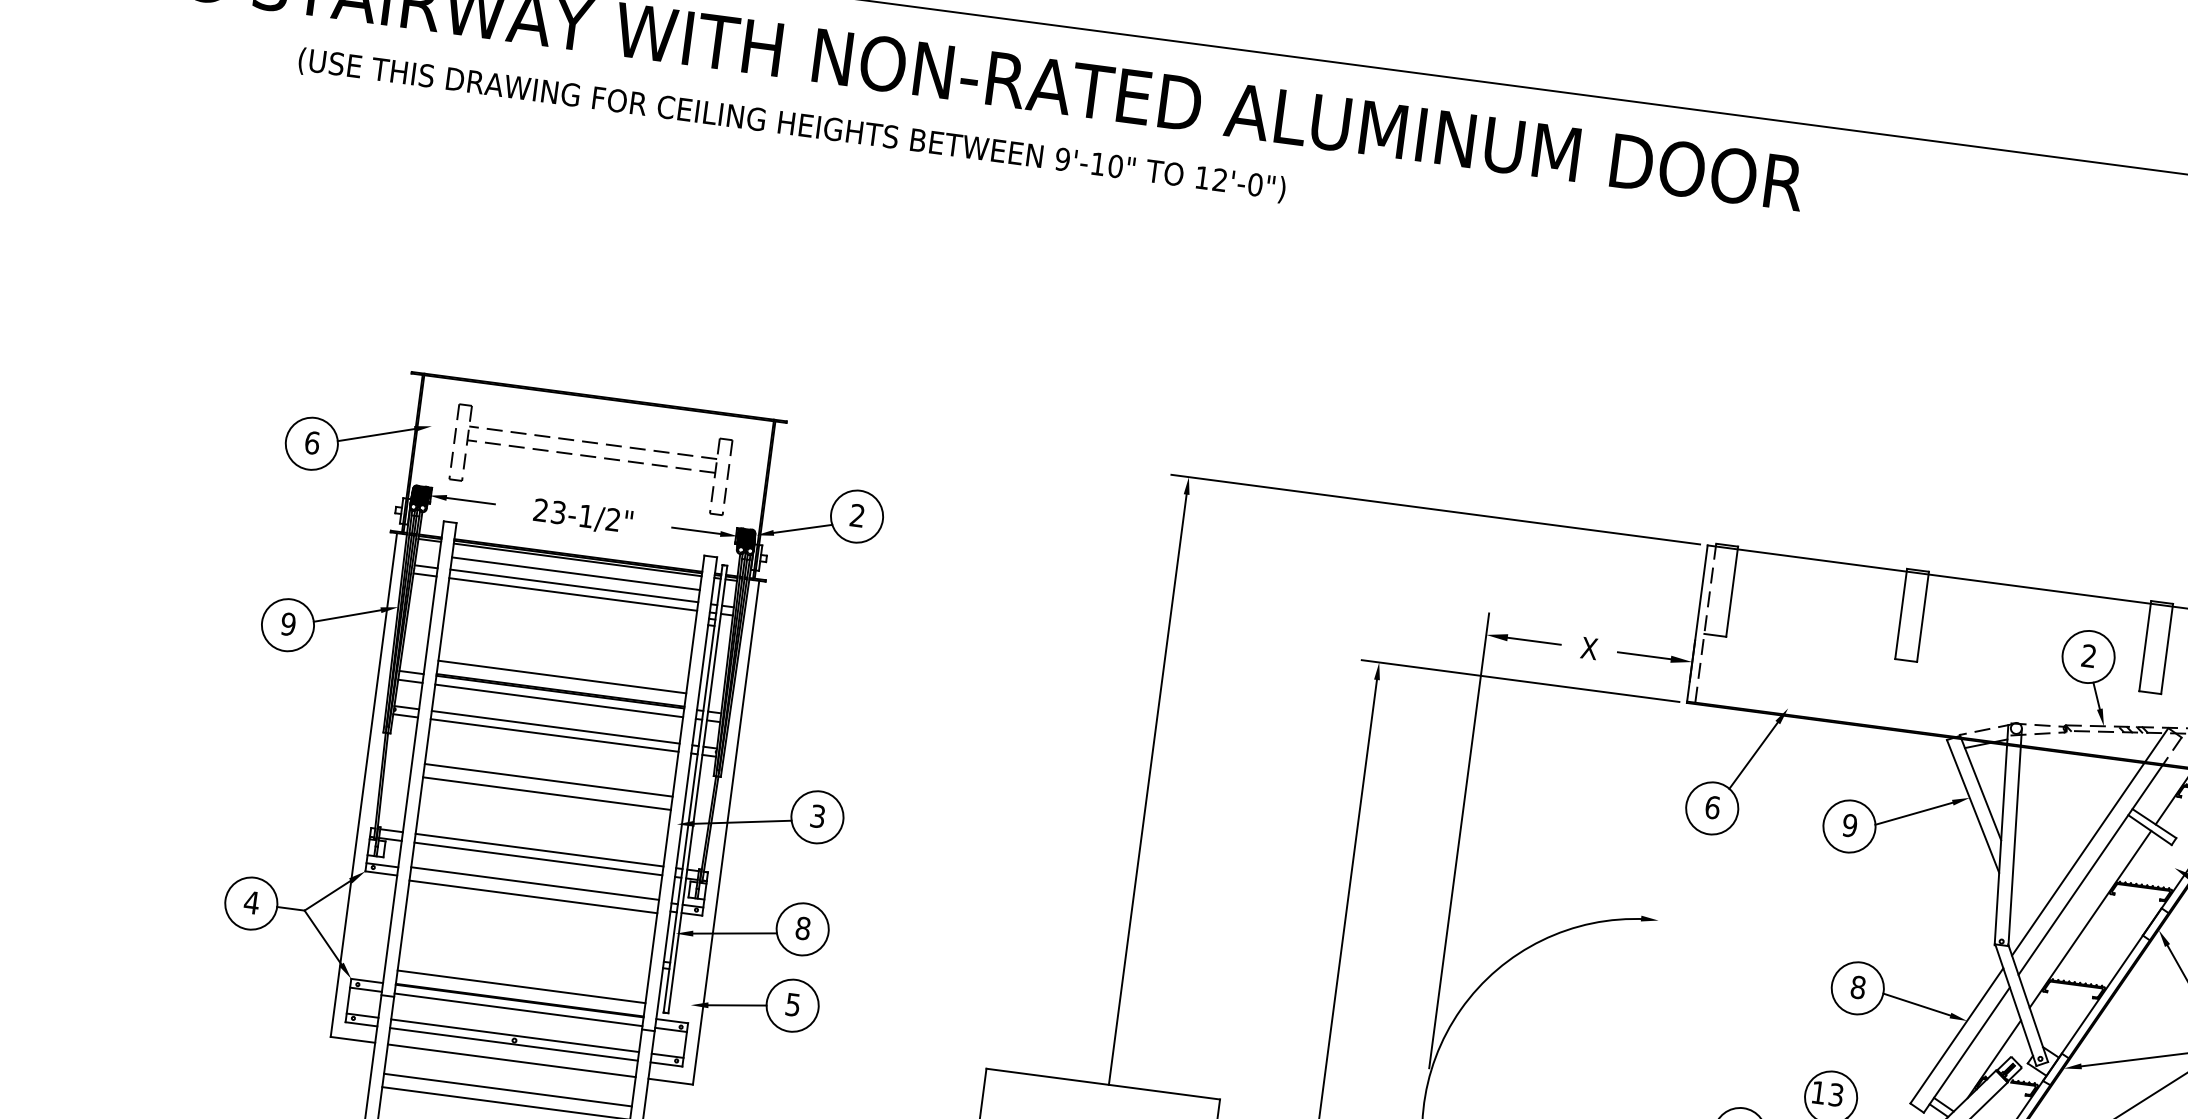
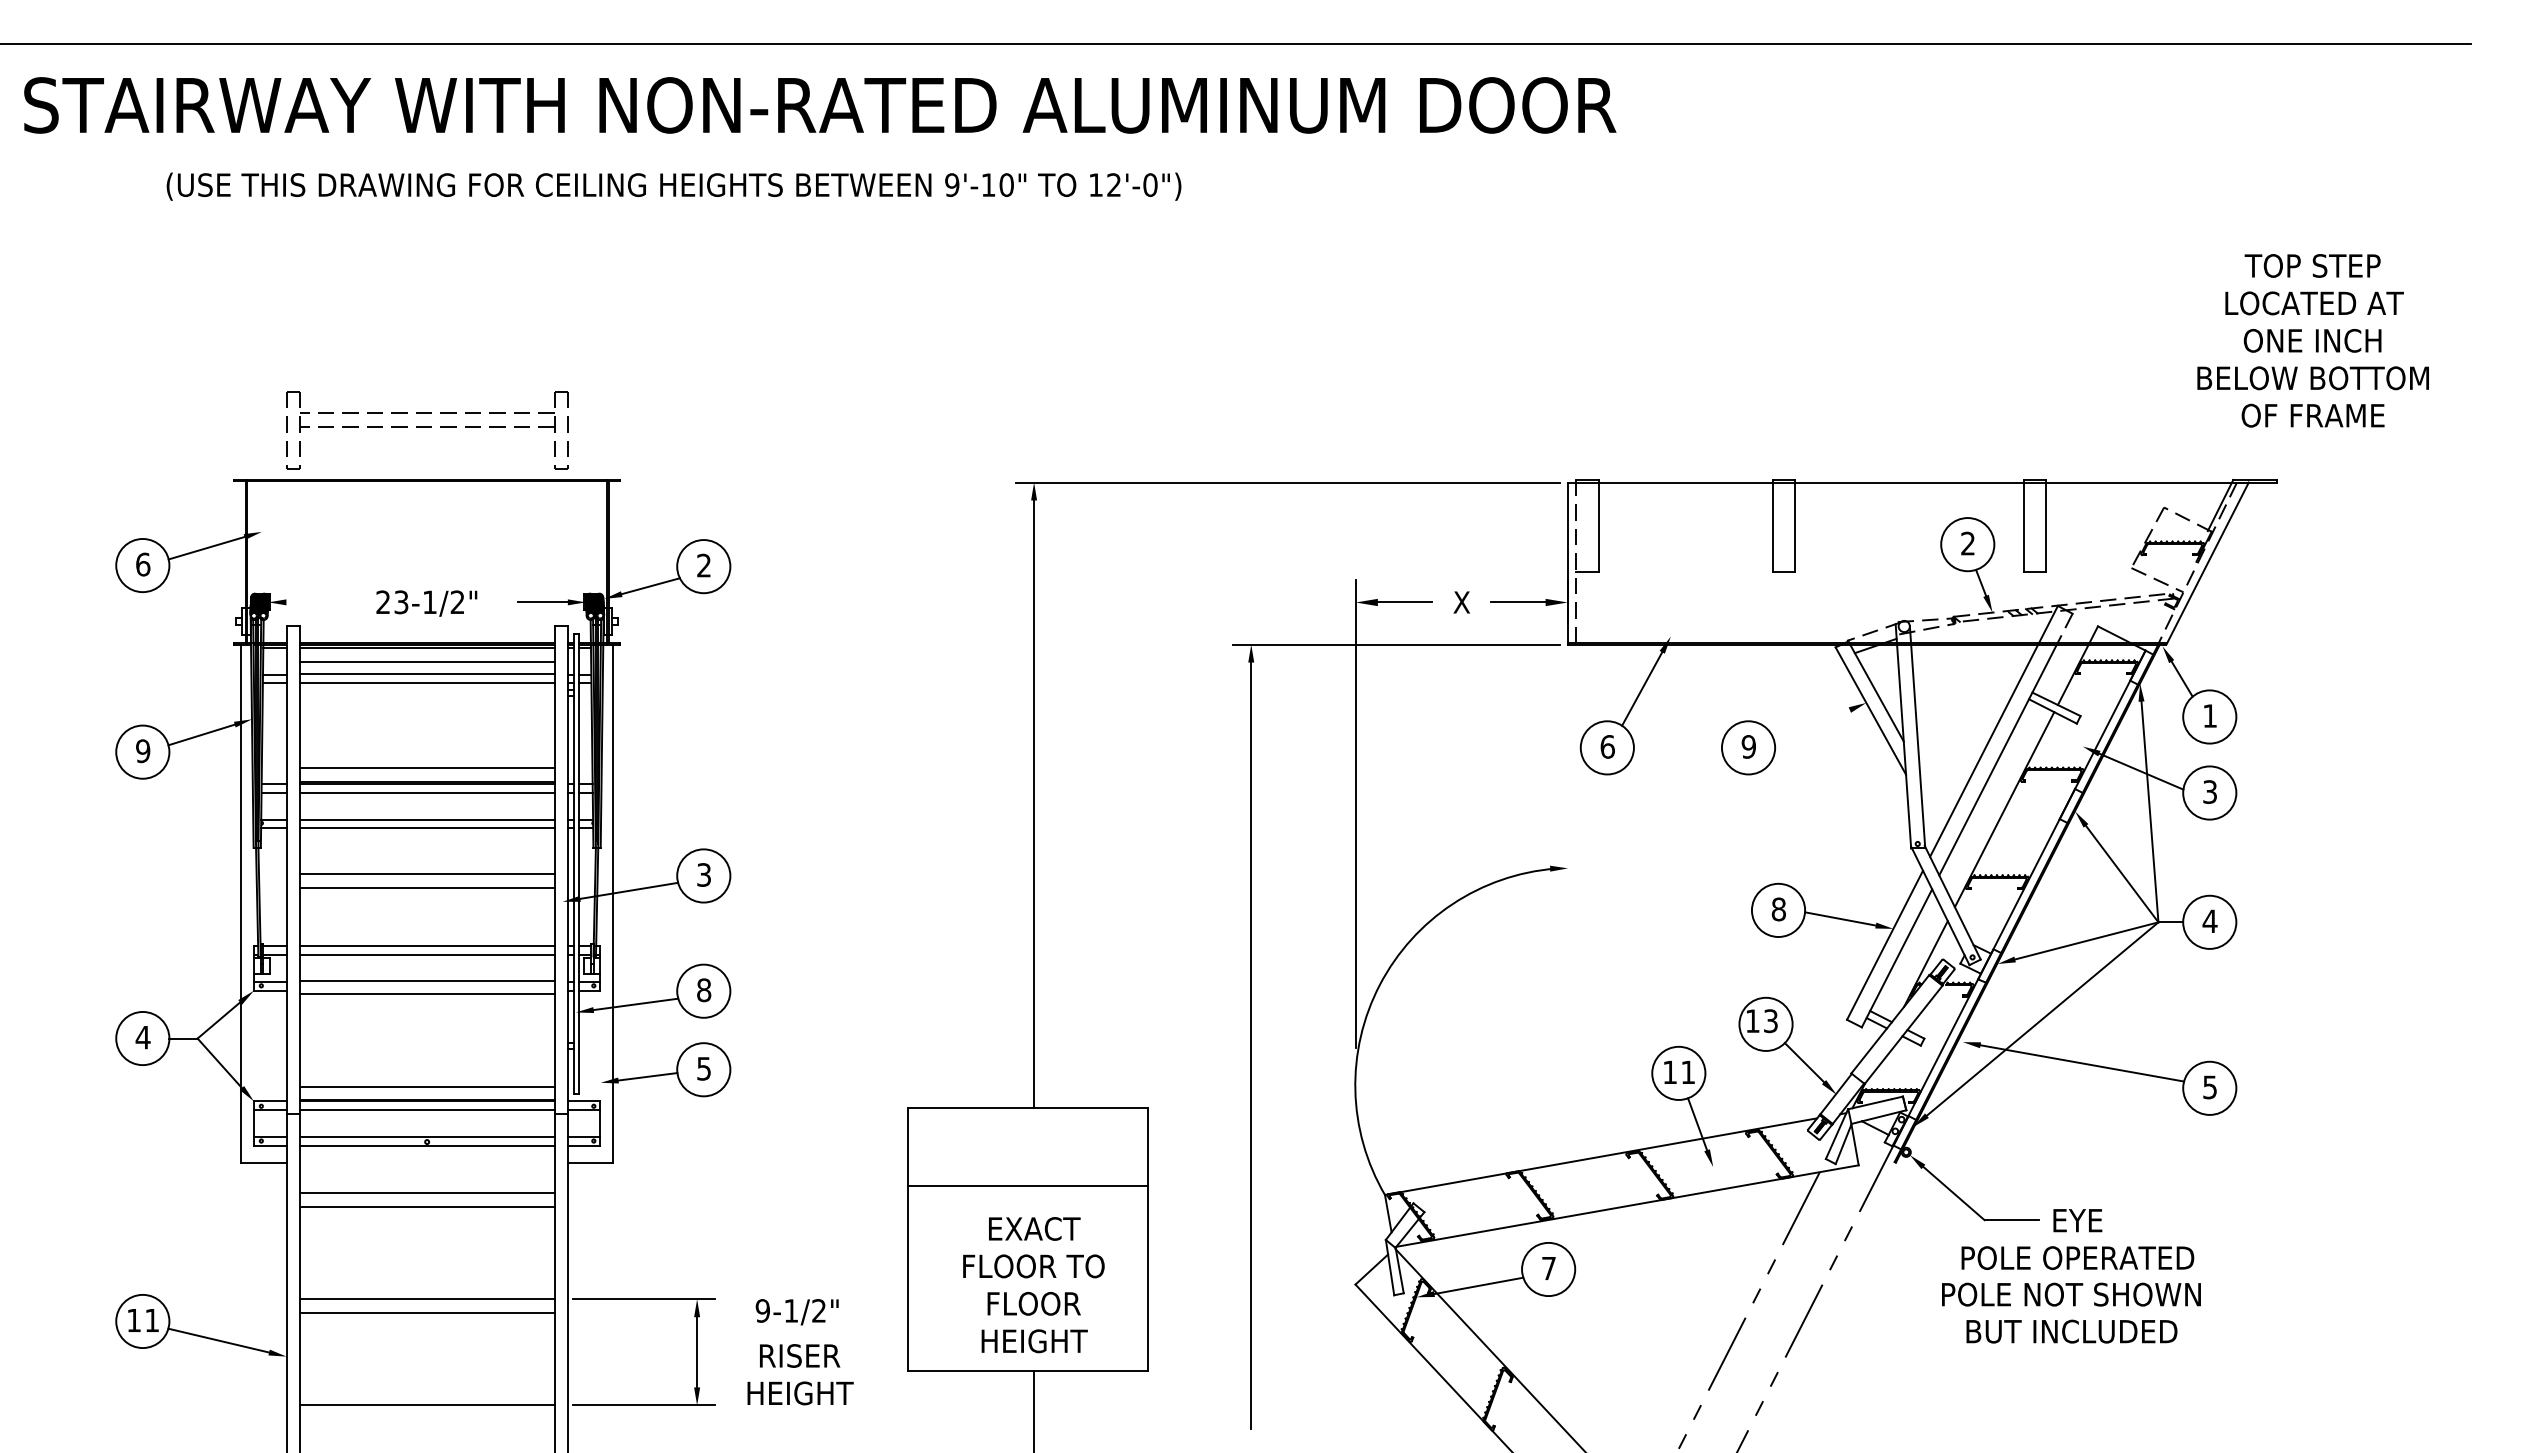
text: (791, 125) -> (673, 186), moved
part: (591, 459) -> (427, 430), moved
line: (470, 501) -> (310, 602), removed
line: (1913, 813) -> (1811, 726), removed
line: (511, 1060) -> (426, 1162), removed

